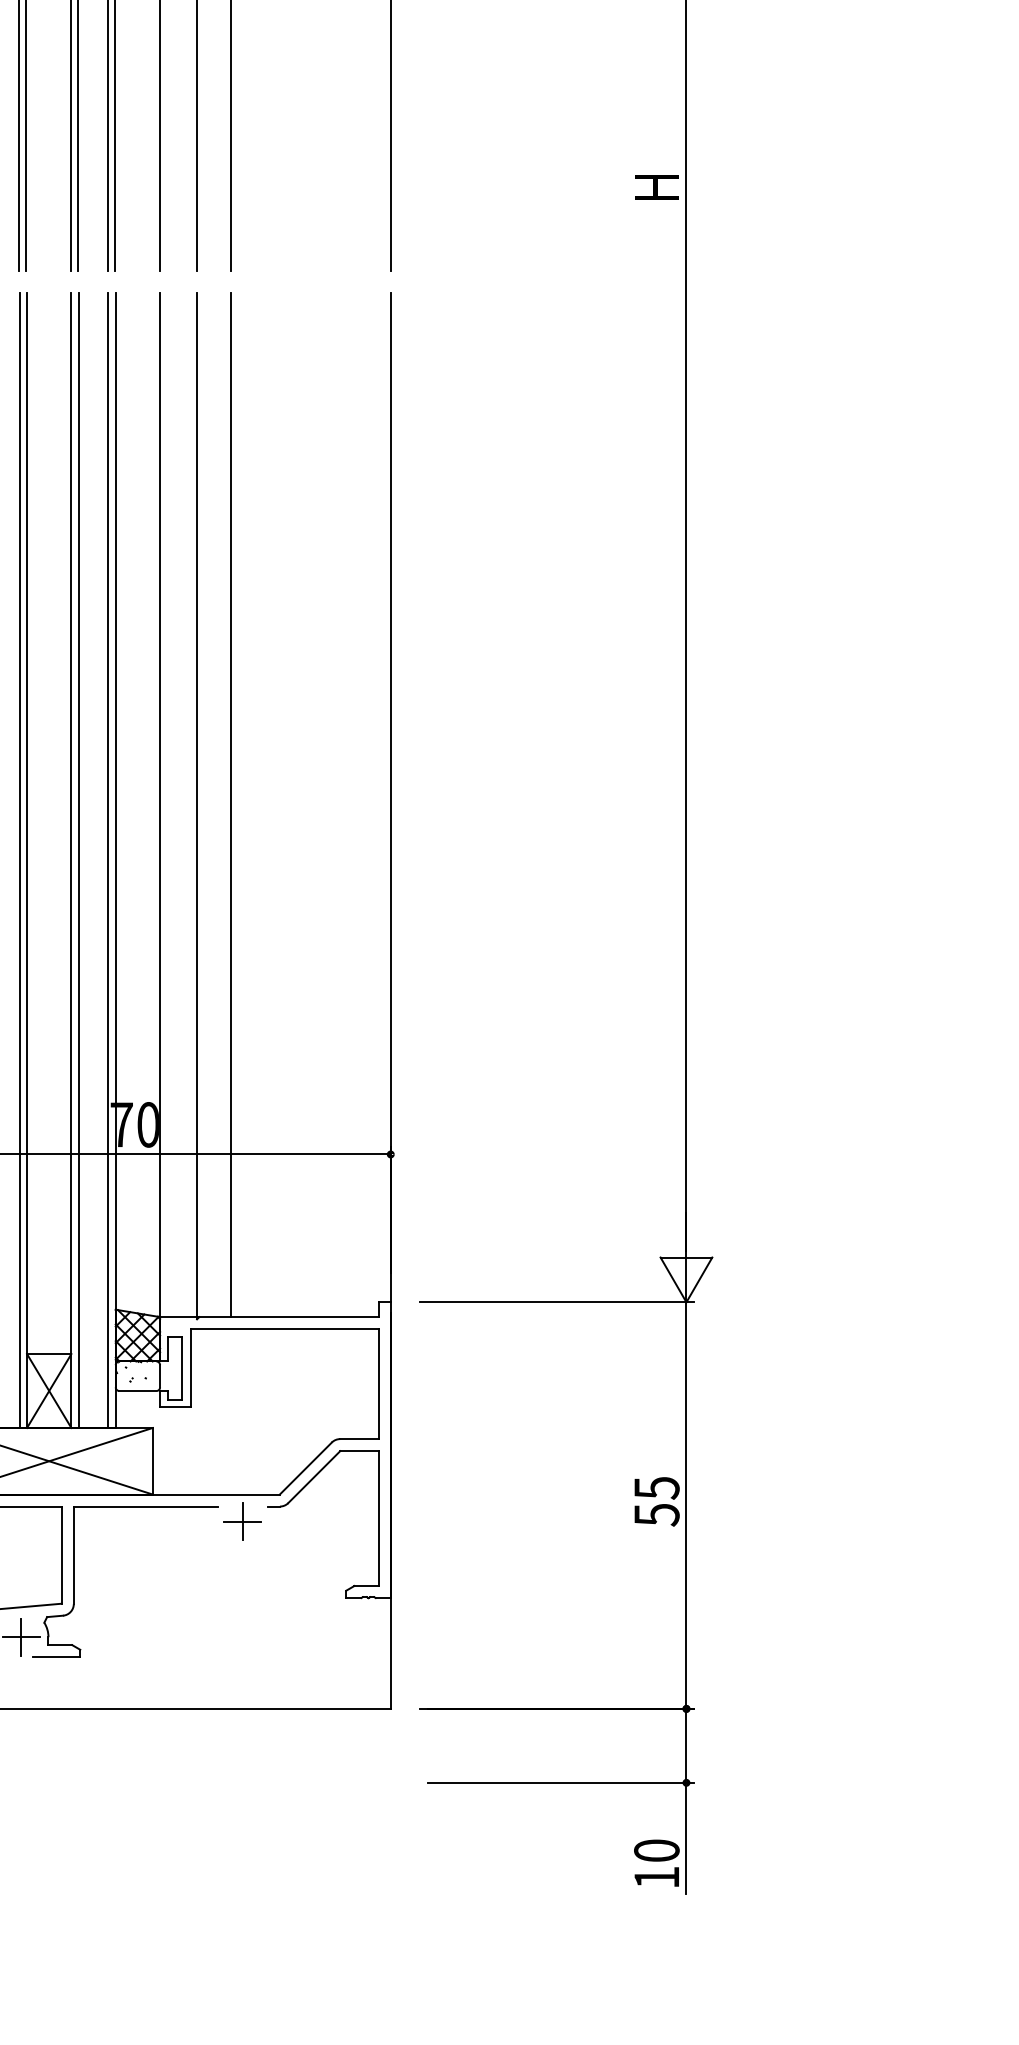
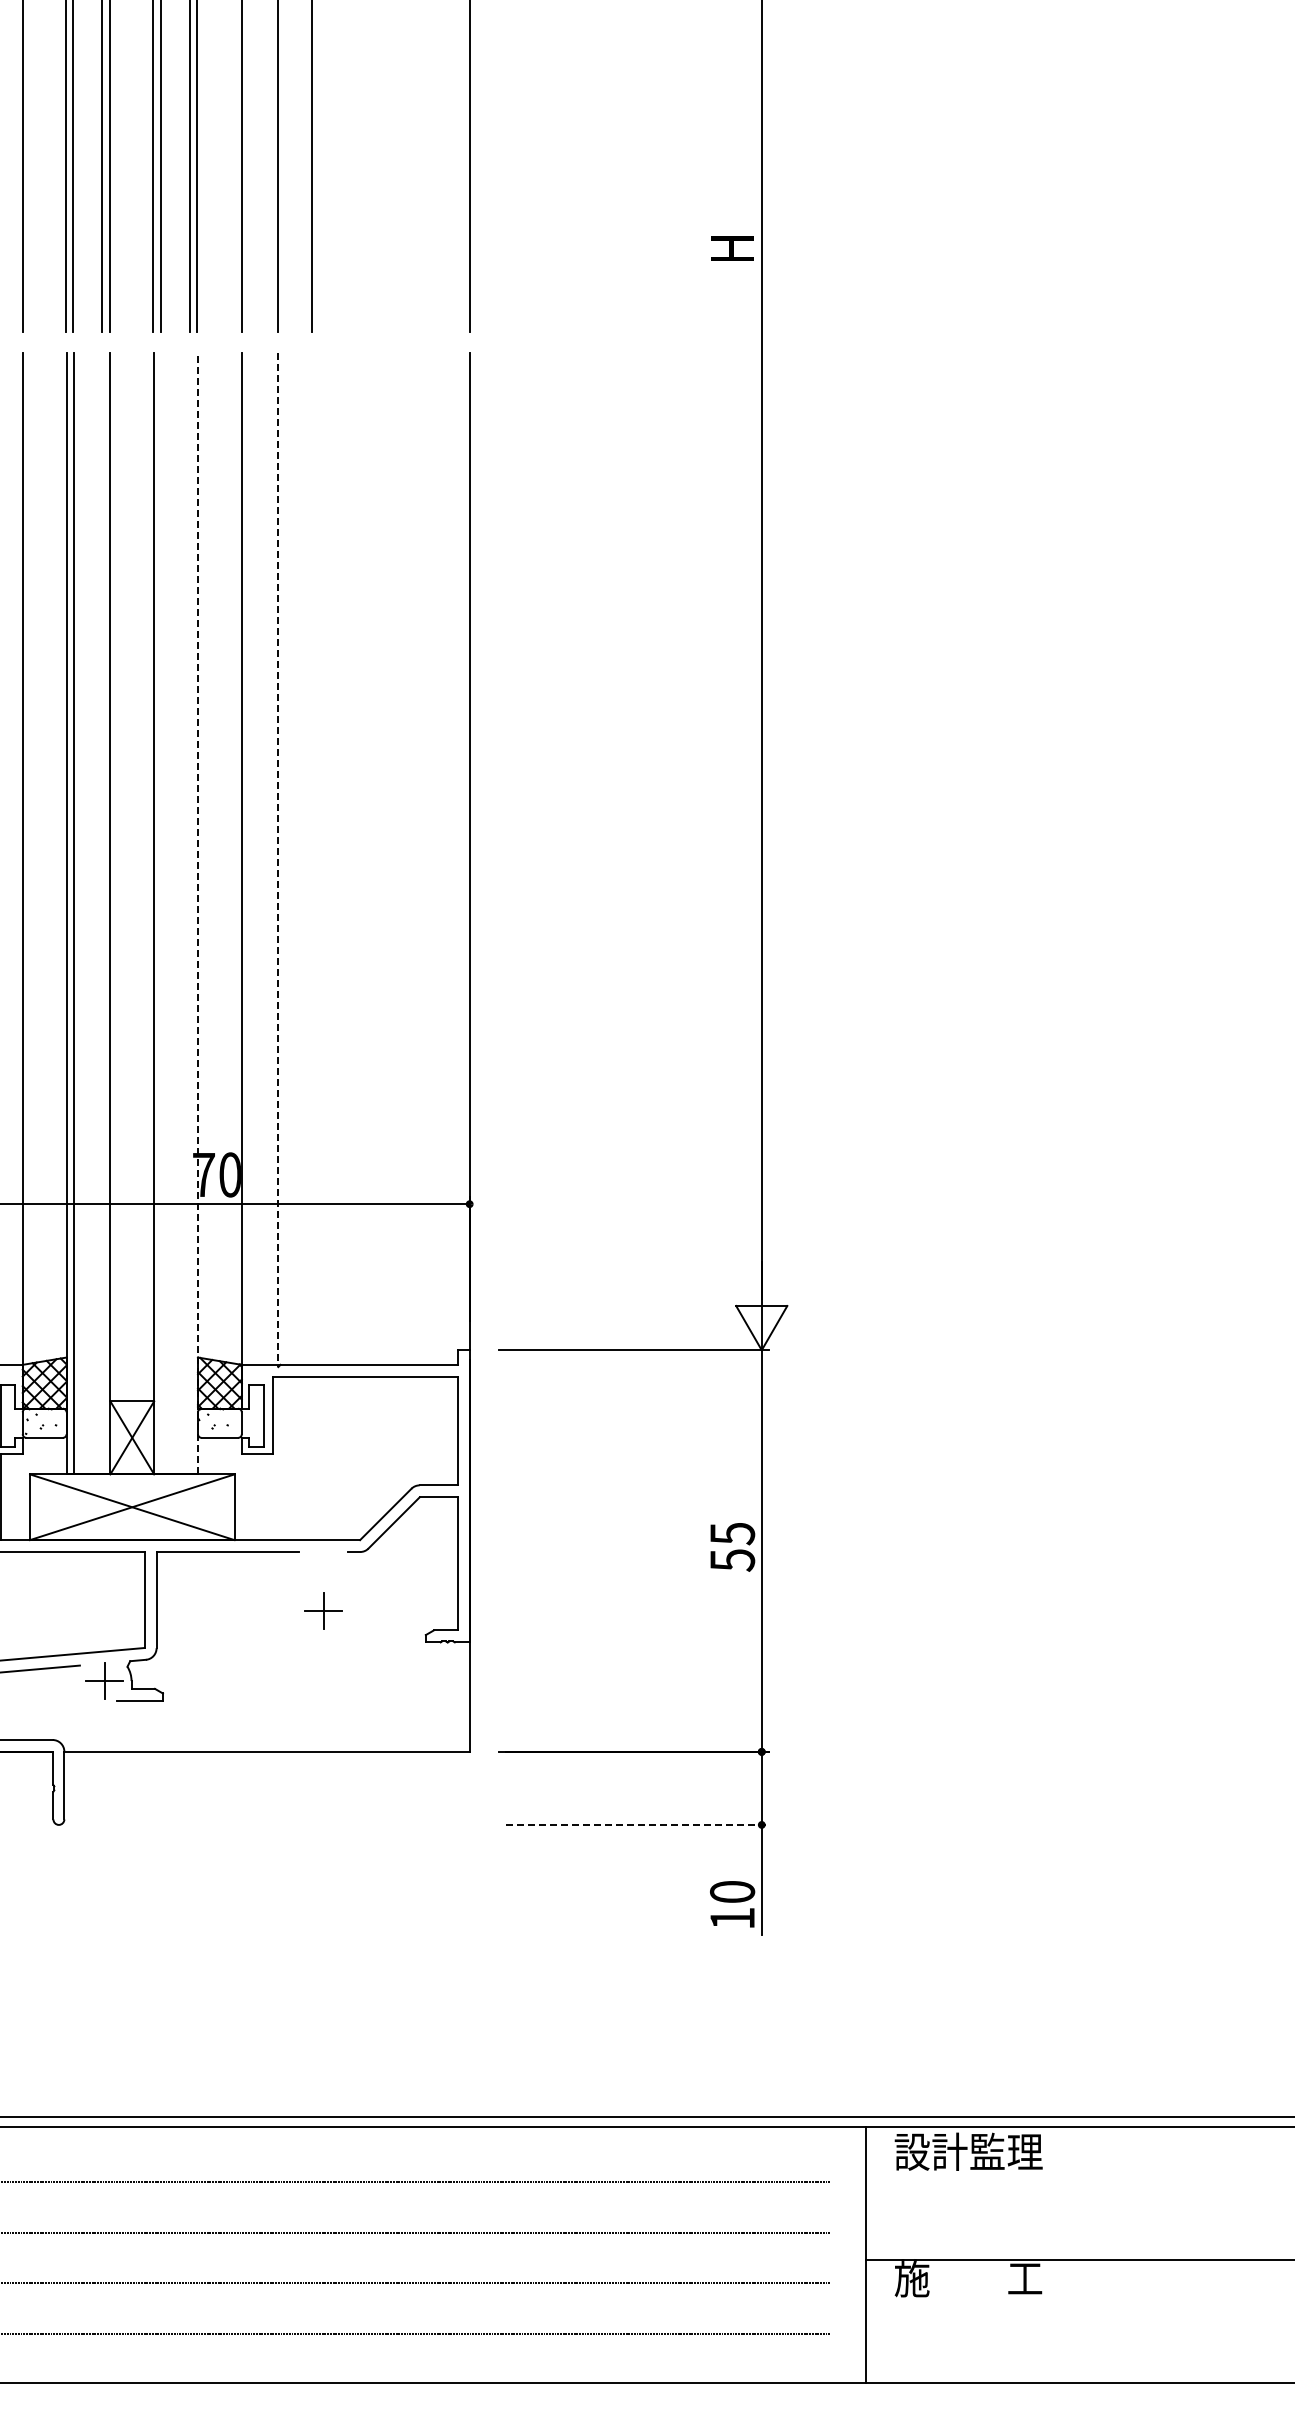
line: (230, 804) -> (311, 858), removed
line: (197, 806) -> (278, 860), solid -> dashed
line: (20, 860) -> (103, 913), removed
line: (78, 860) -> (161, 913), removed
line: (108, 860) -> (190, 913), removed
line: (116, 860) -> (198, 913), solid -> dashed
part: (242, 1521) -> (323, 1610), moved
line: (561, 1782) -> (638, 1824), solid -> dashed

